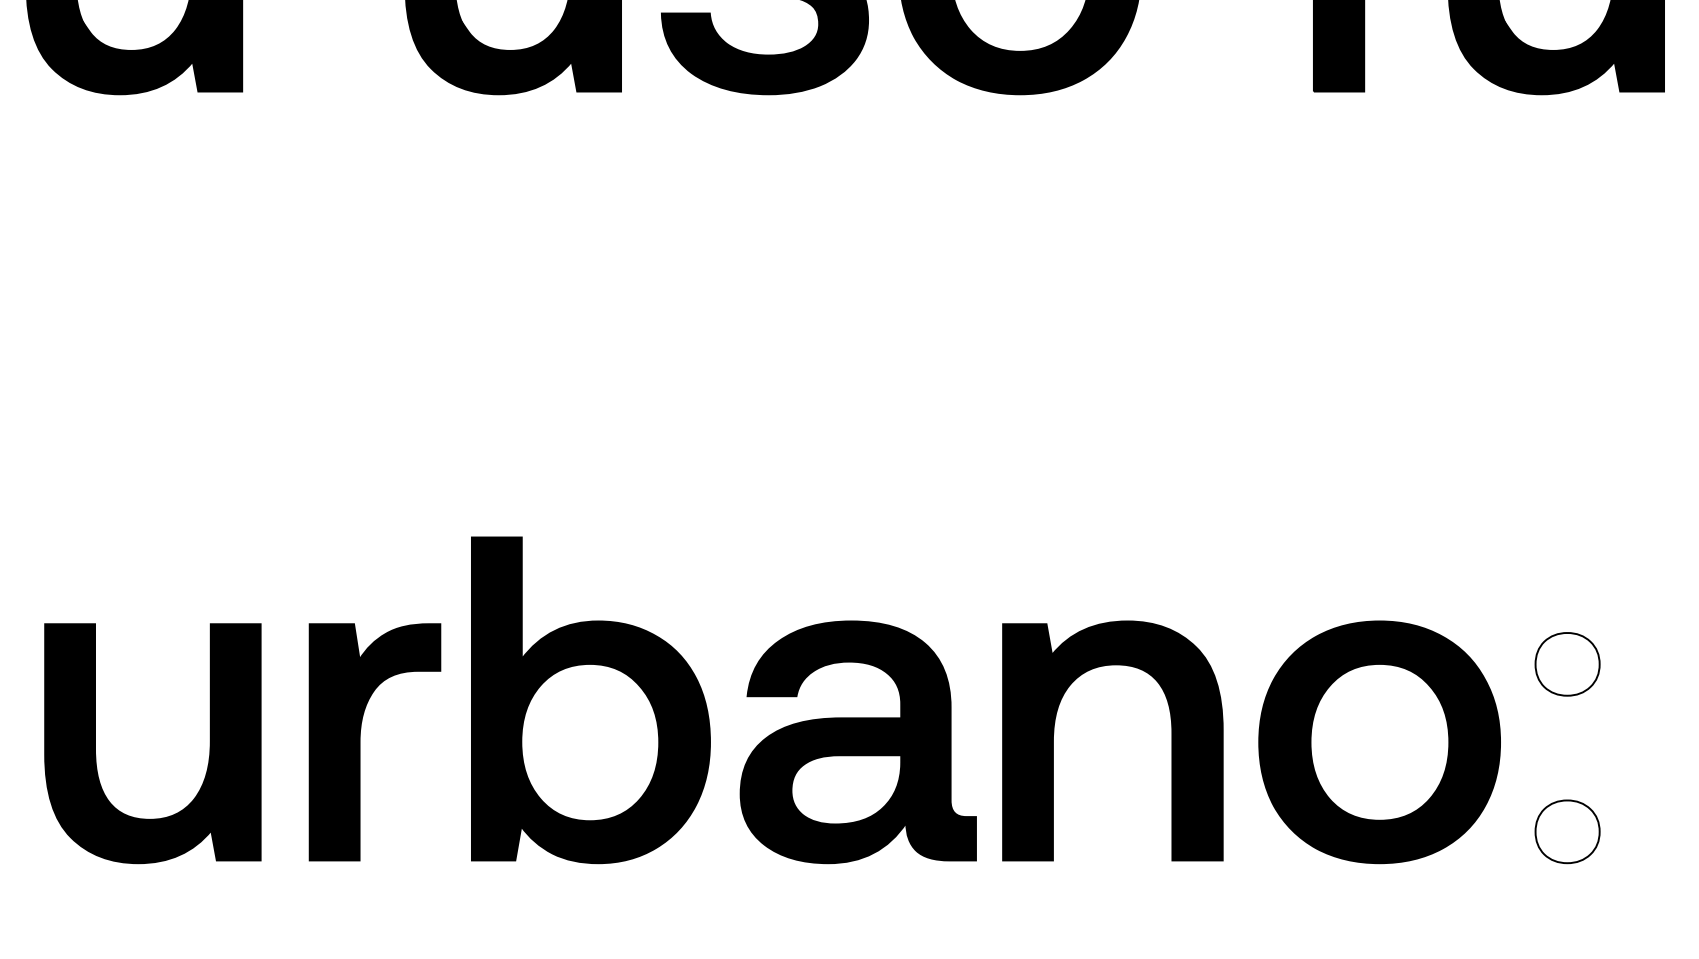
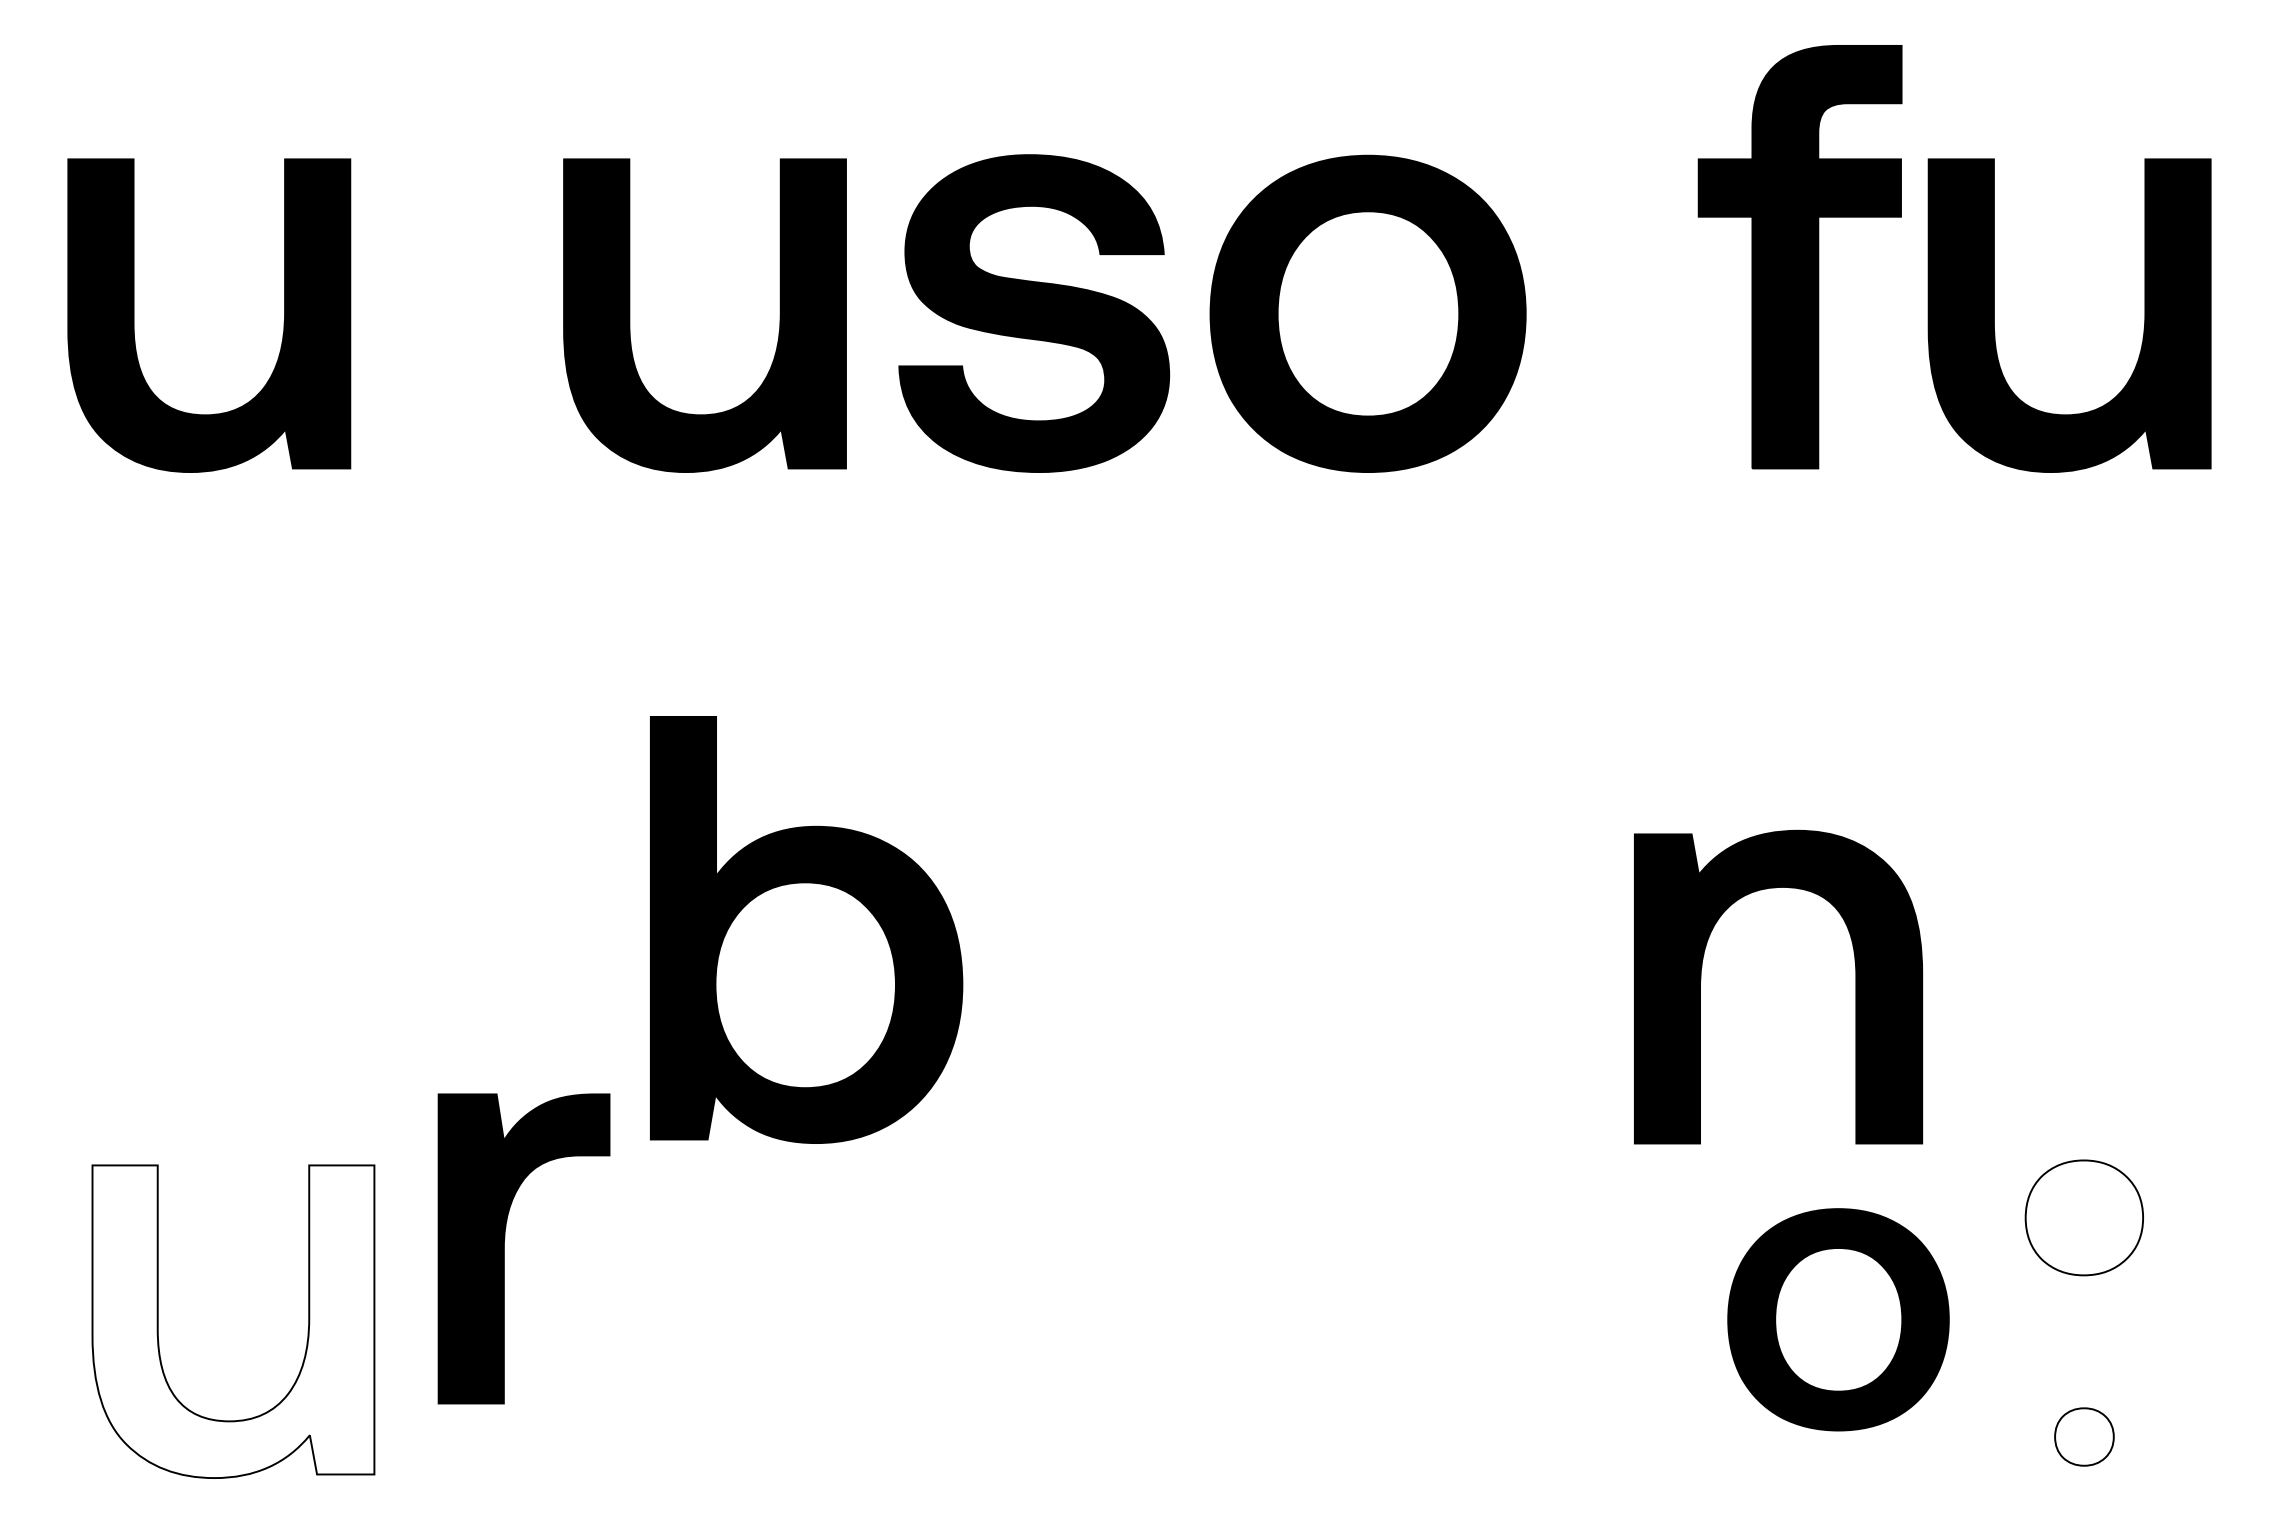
part: (1567, 664) -> (2084, 1217), size x1.4
part: (590, 699) -> (806, 929), moved
part: (1171, 740) -> (1855, 986), moved
part: (360, 741) -> (504, 1248), moved
part: (858, 741) -> (1156, 1319), removed
part: (1379, 741) -> (1838, 1319), size x0.7
fill: (152, 743) -> (233, 1321), removed
part: (1567, 831) -> (2084, 1436), size x0.7

